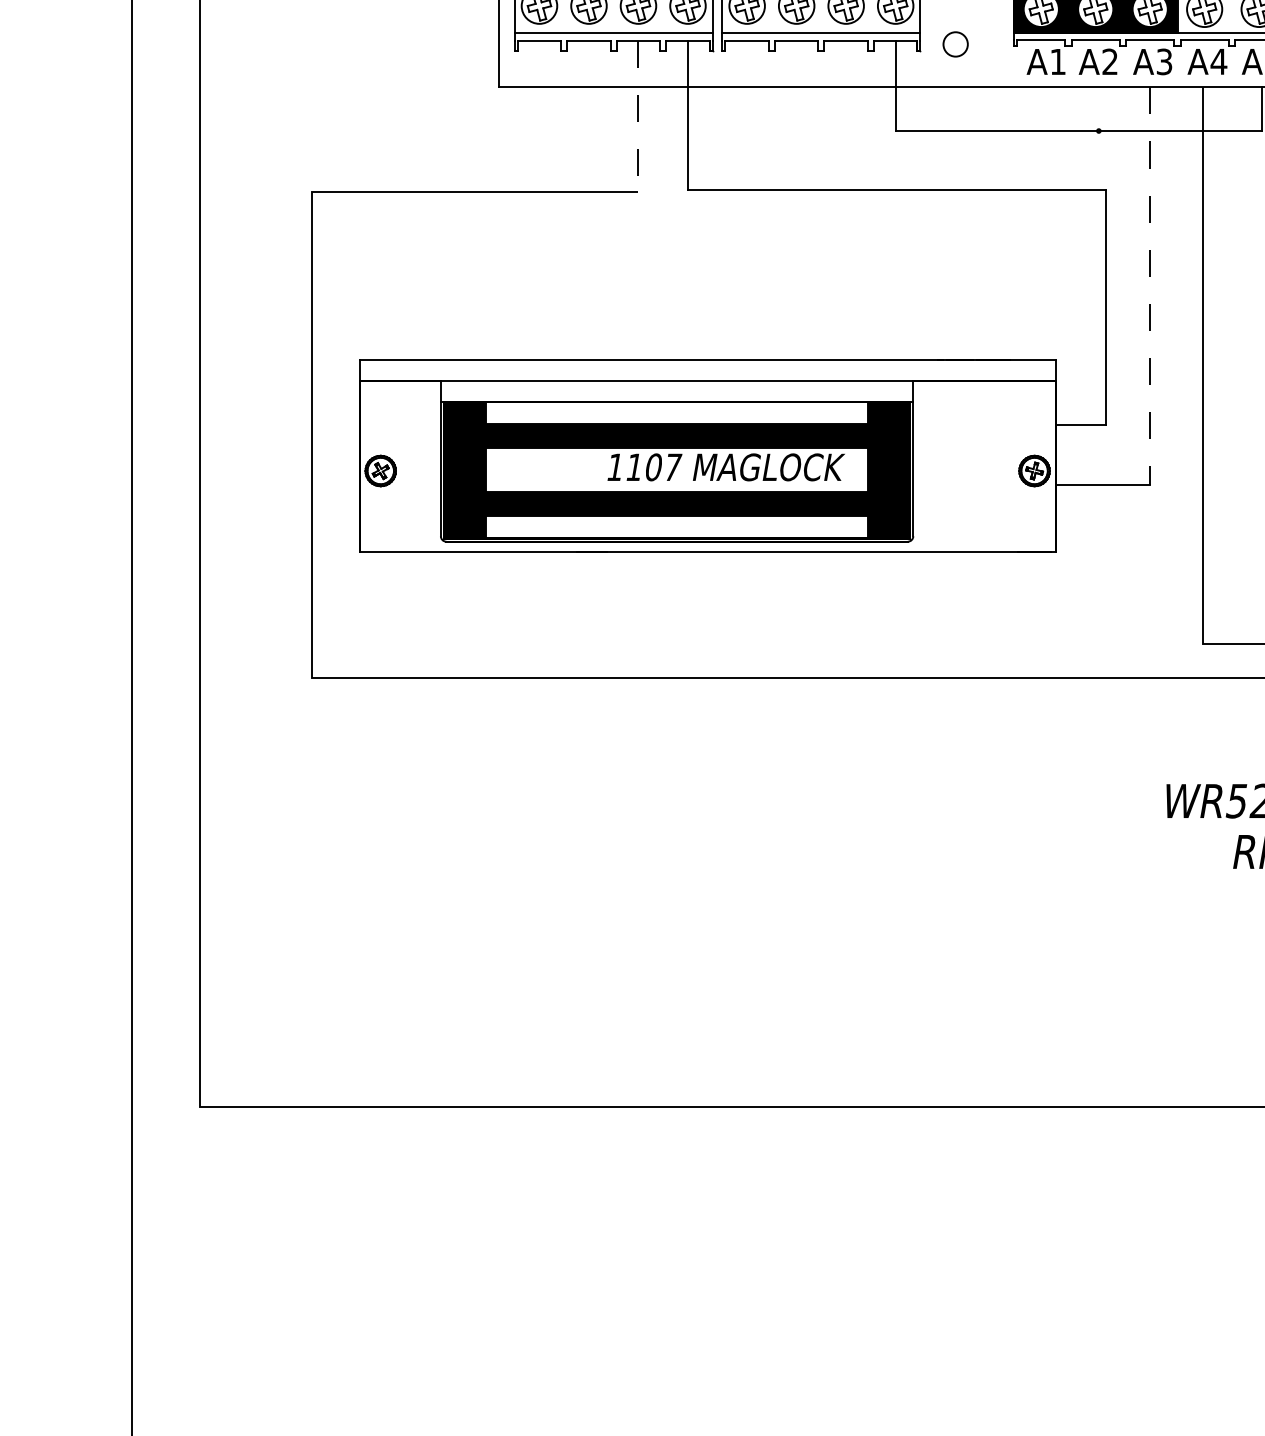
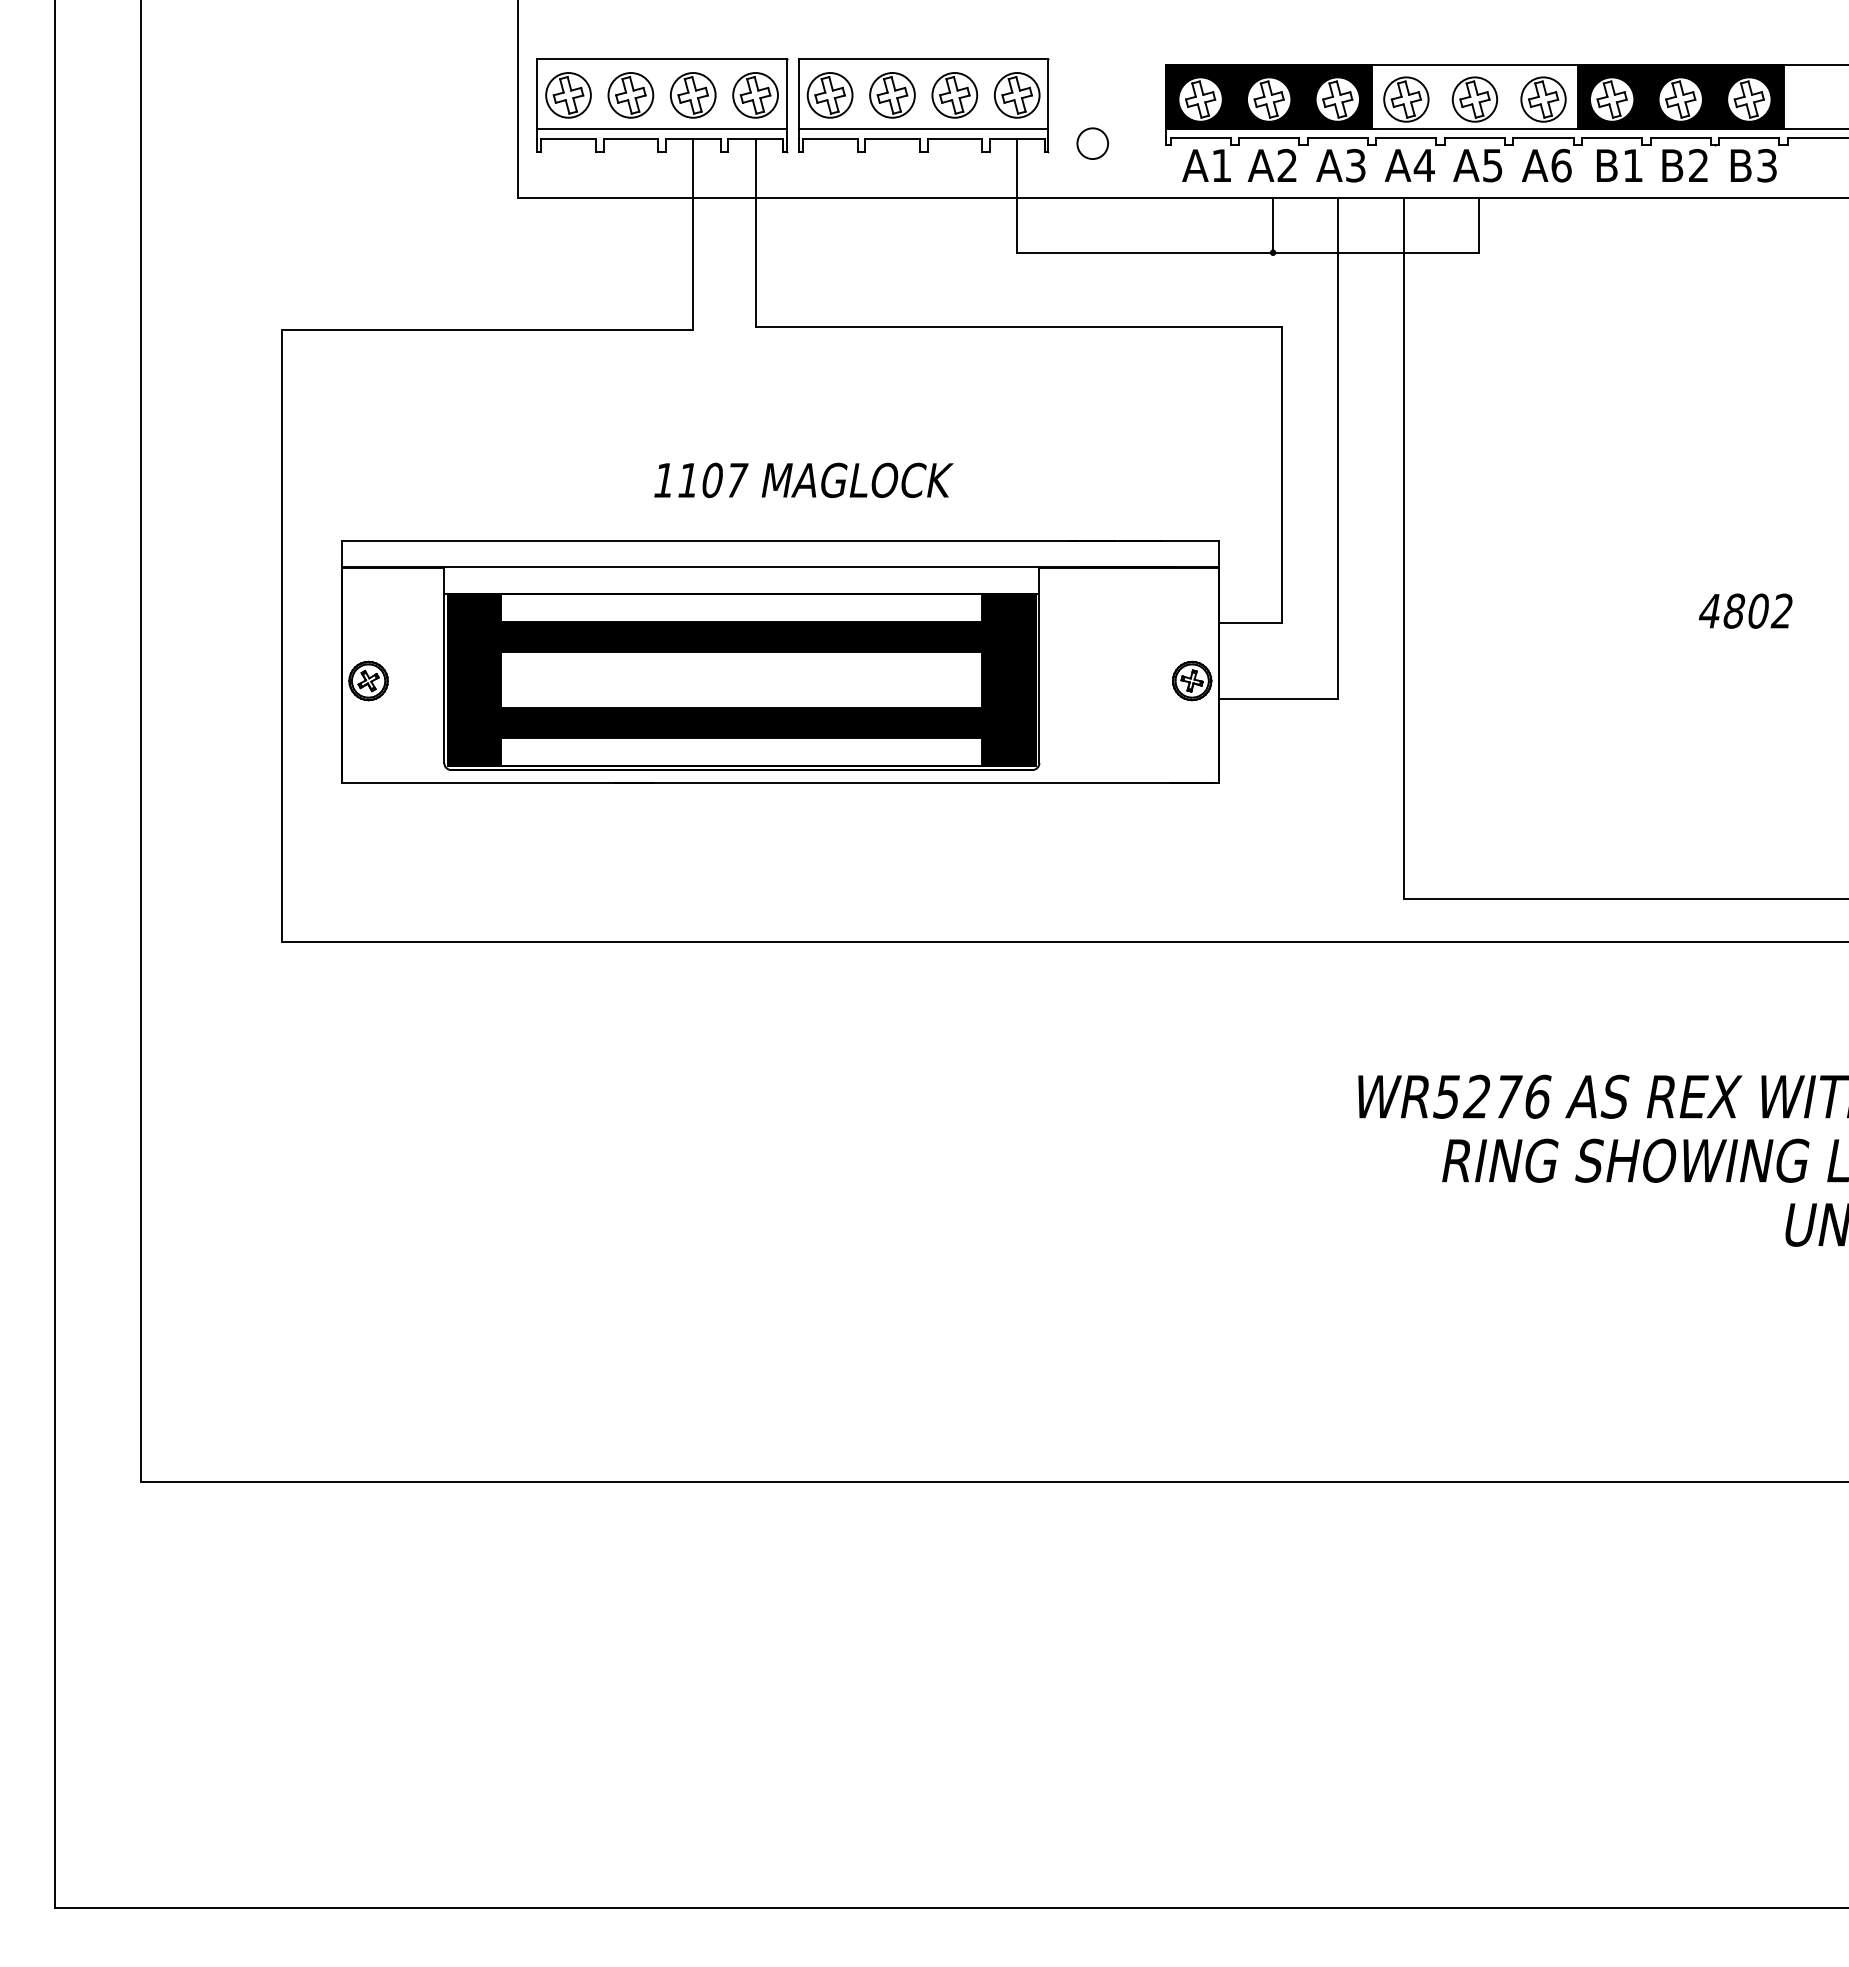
line: (1099, 108) -> (1273, 224), added
line: (638, 116) -> (693, 234), dashed -> solid
line: (1149, 286) -> (1337, 448), dashed -> solid
text: (726, 467) -> (803, 480), moved

